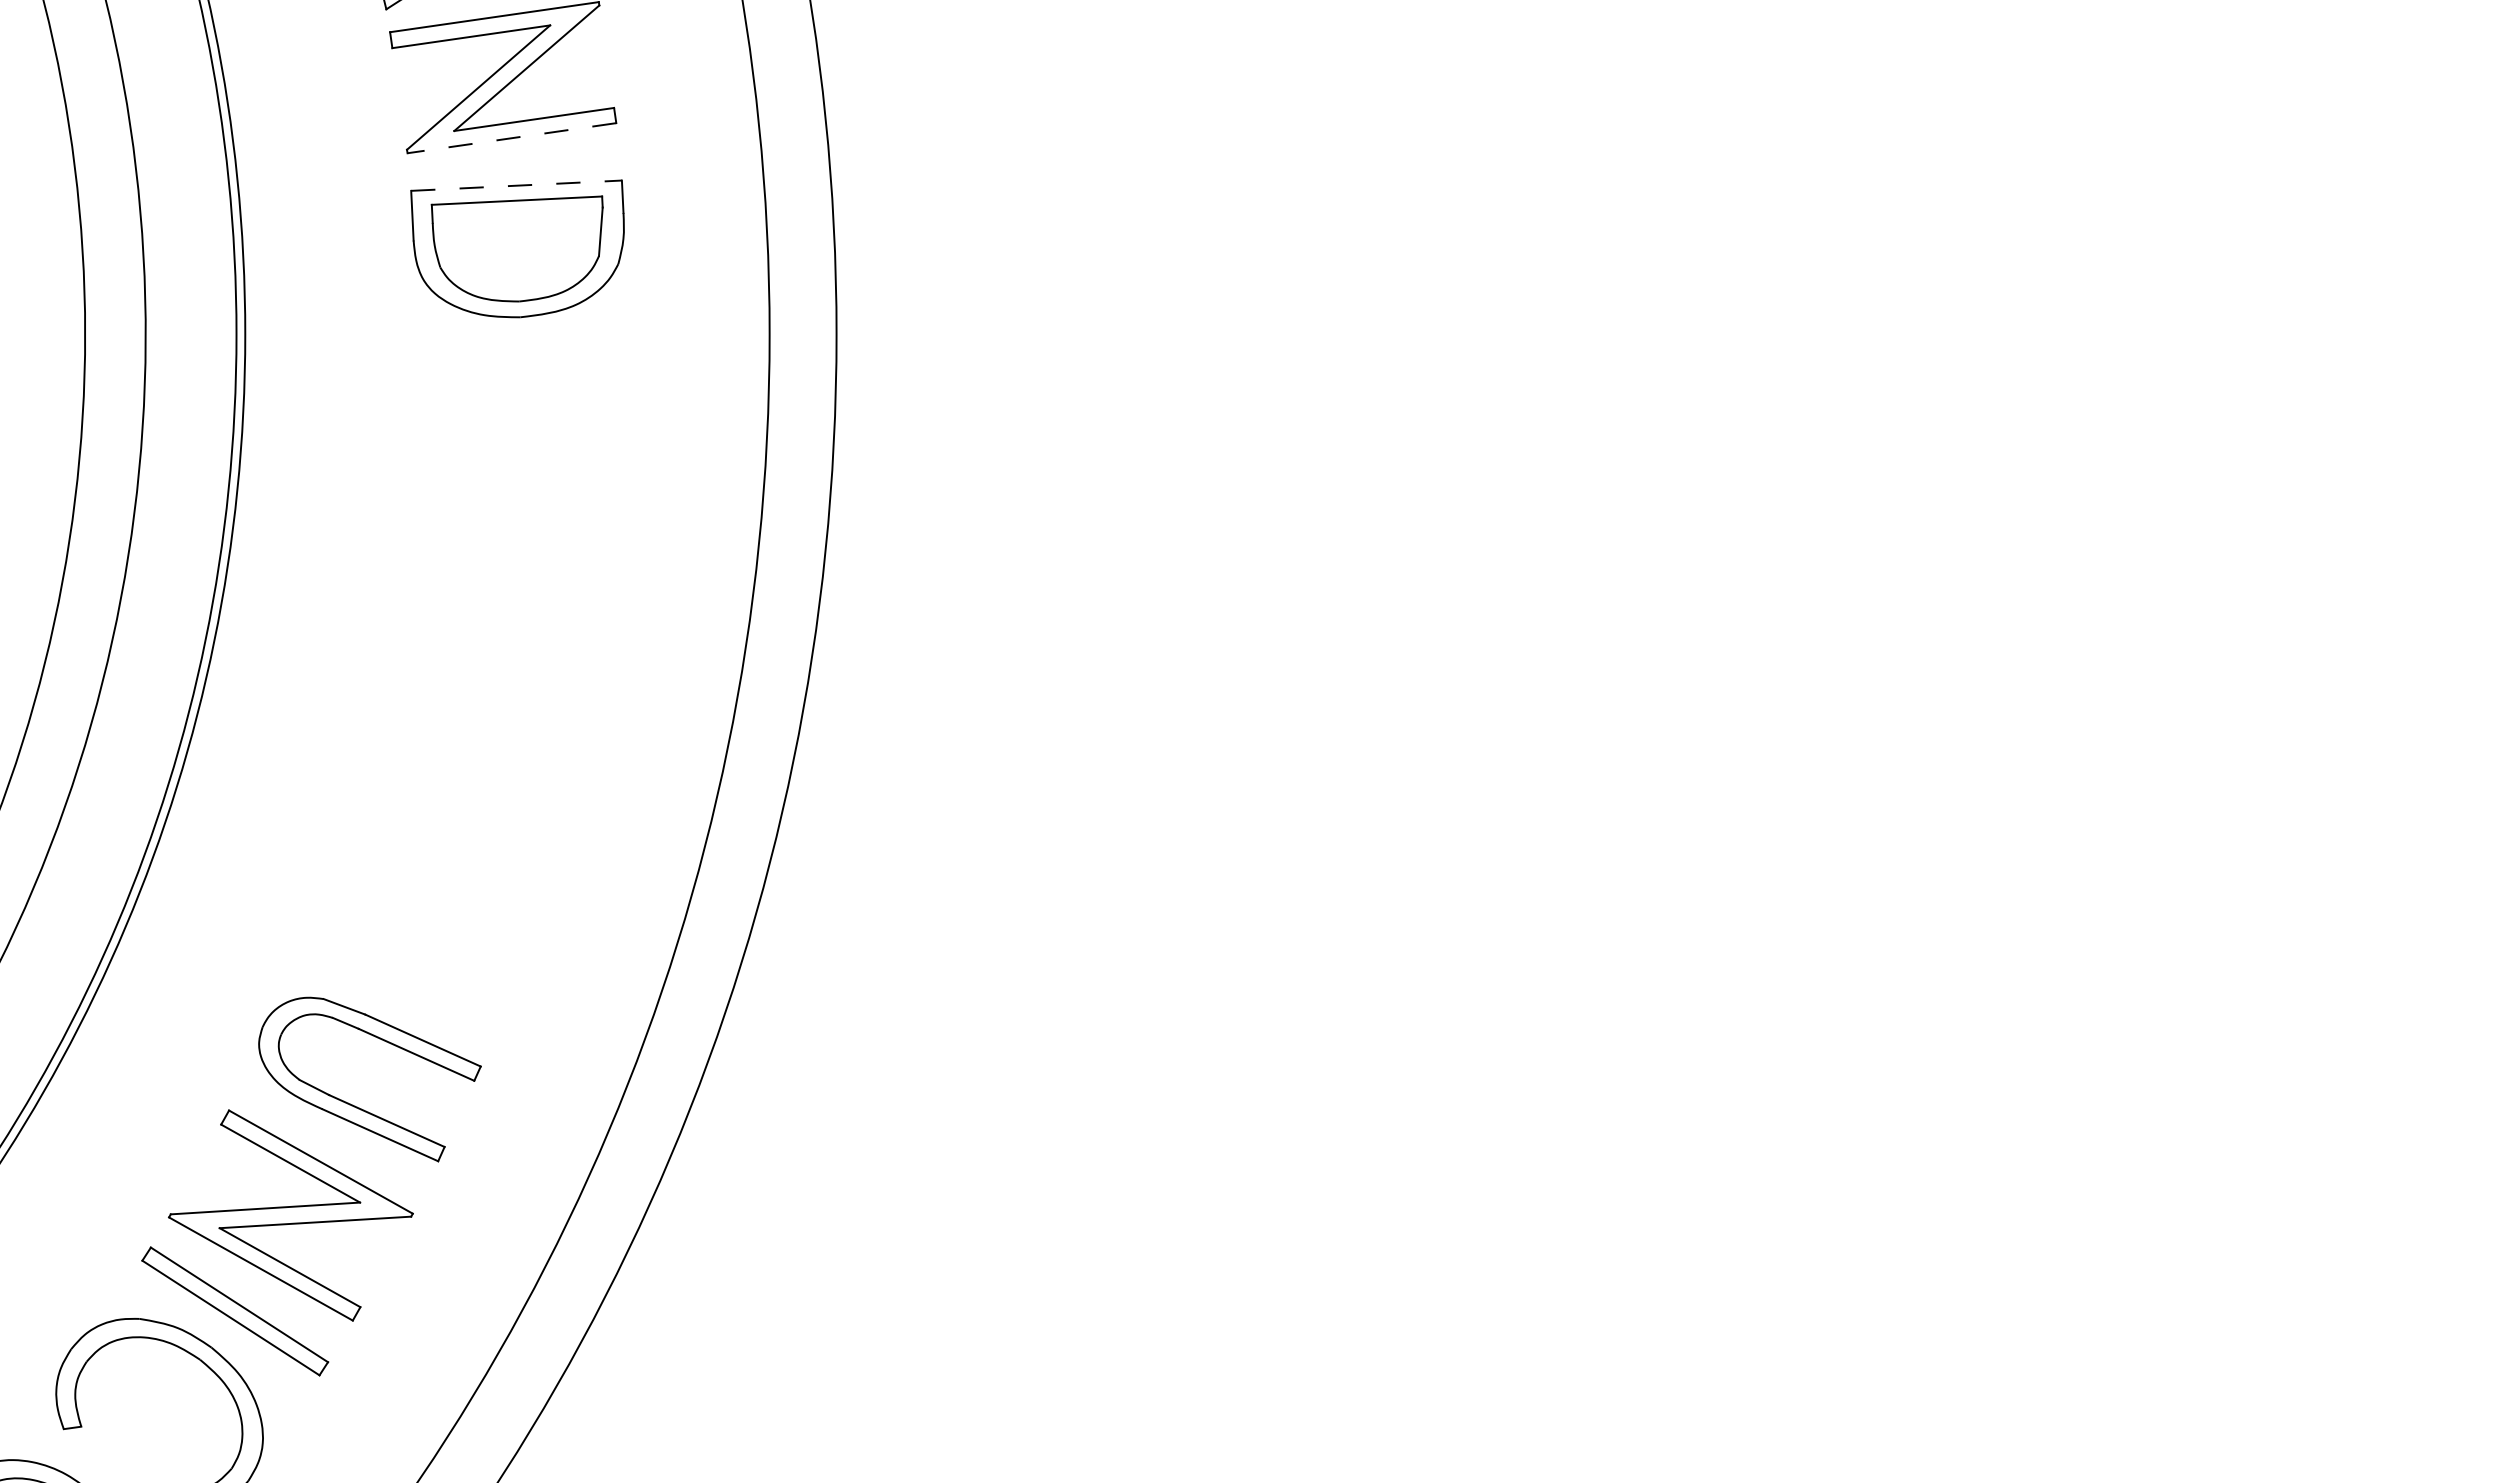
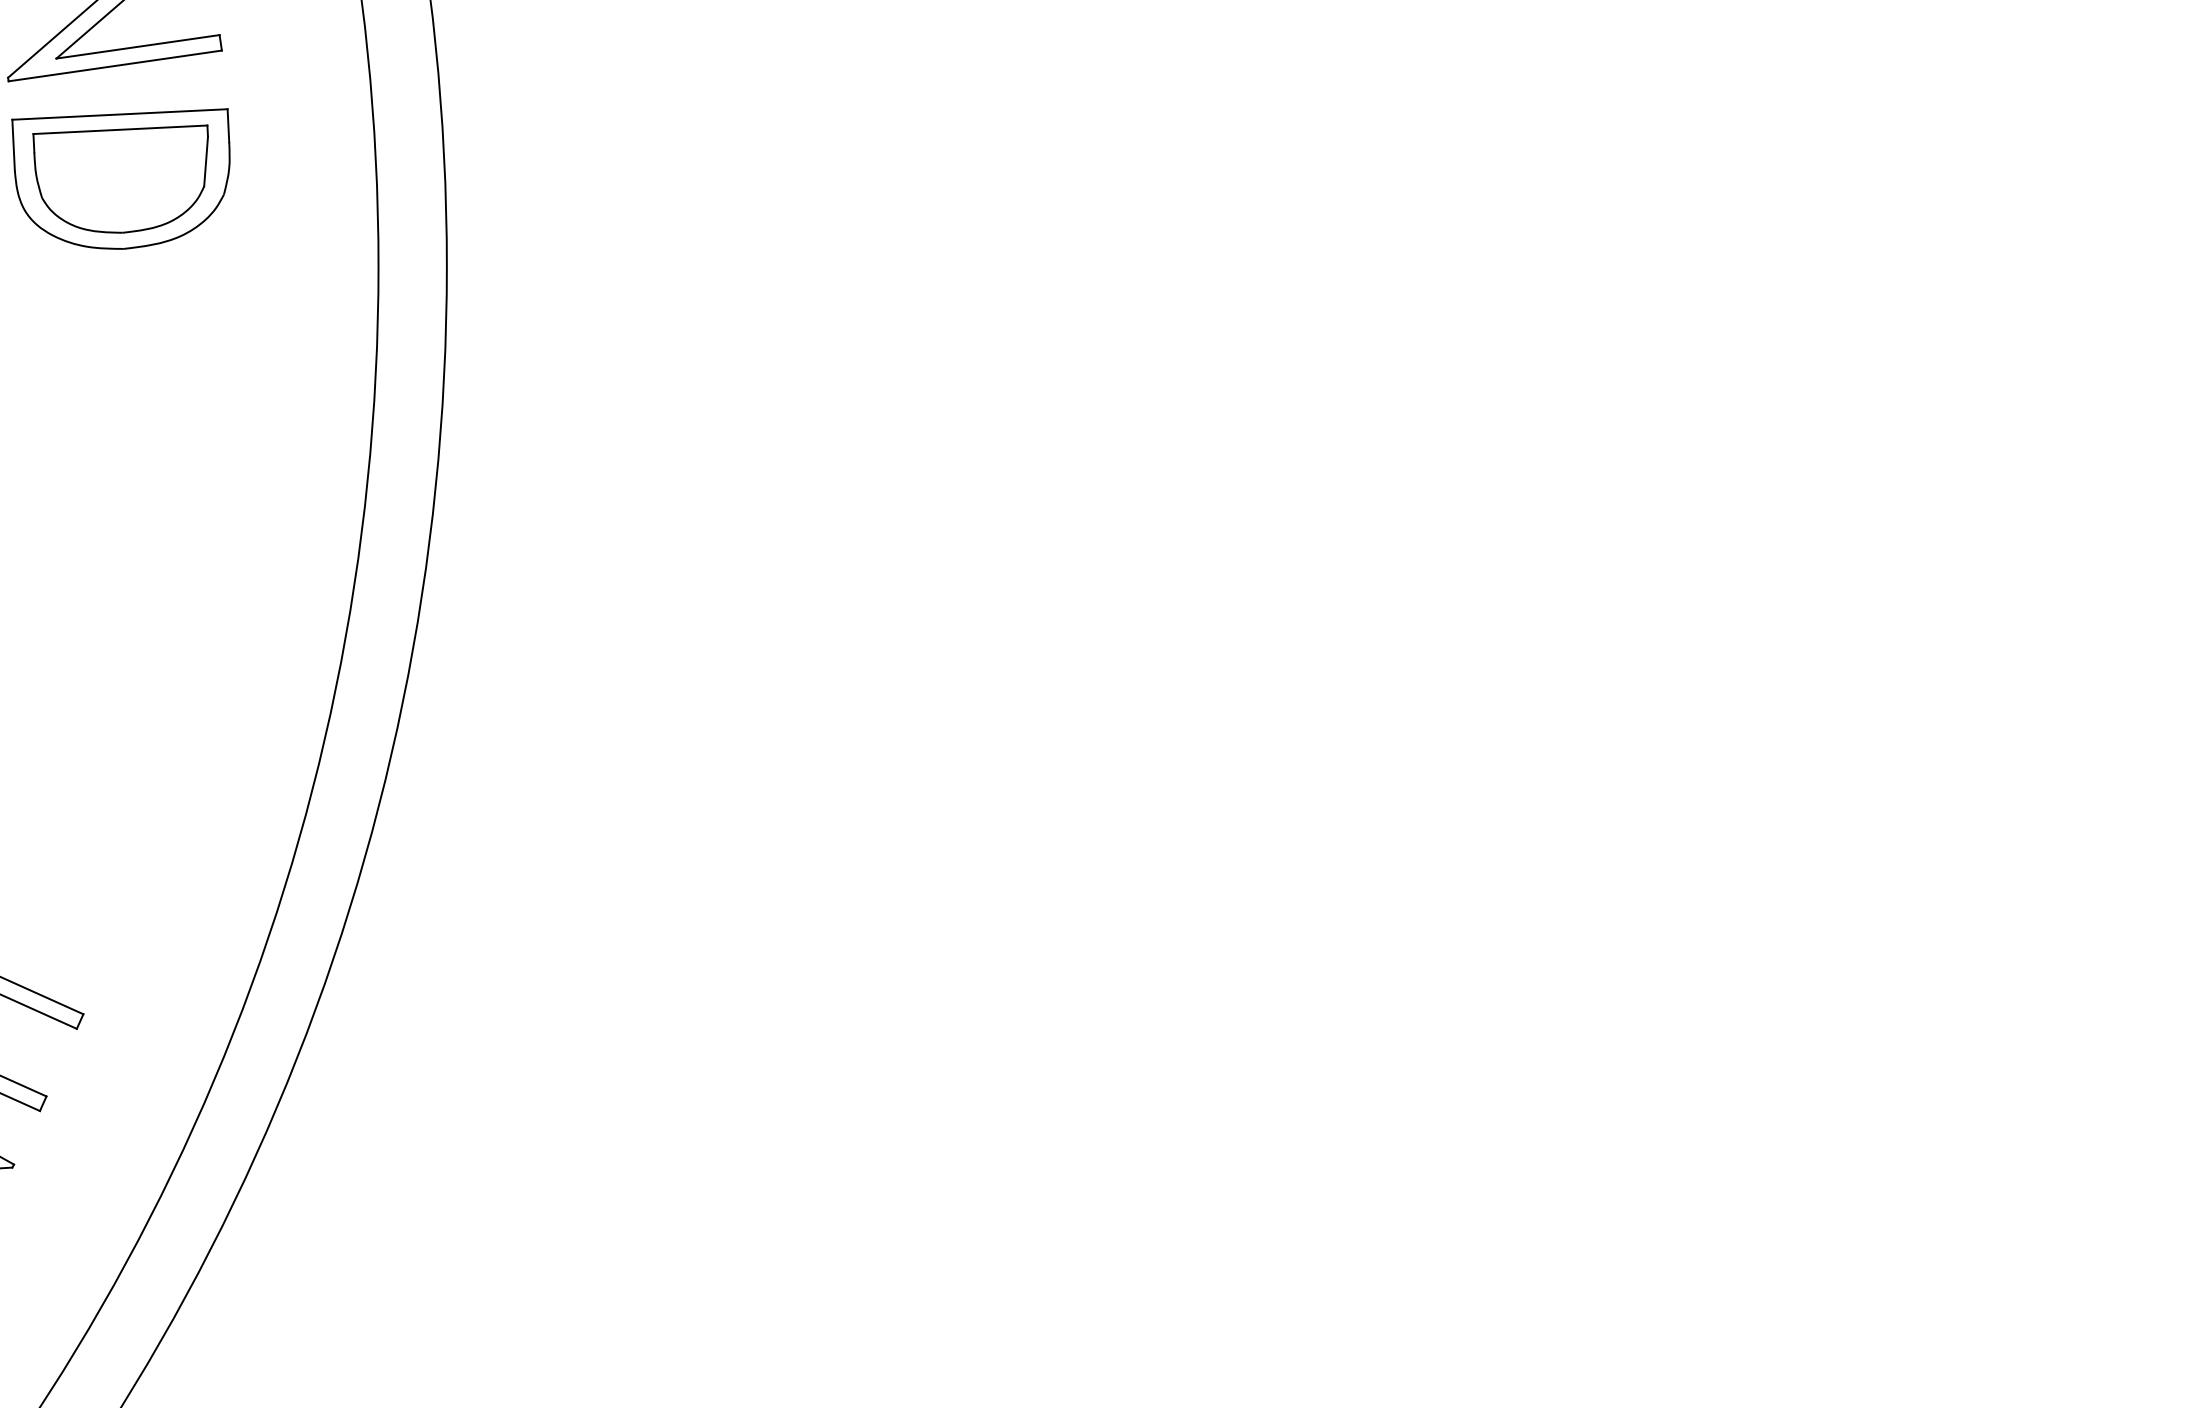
line: (511, 138) -> (114, 66), dashed -> solid
line: (517, 185) -> (120, 114), dashed -> solid

